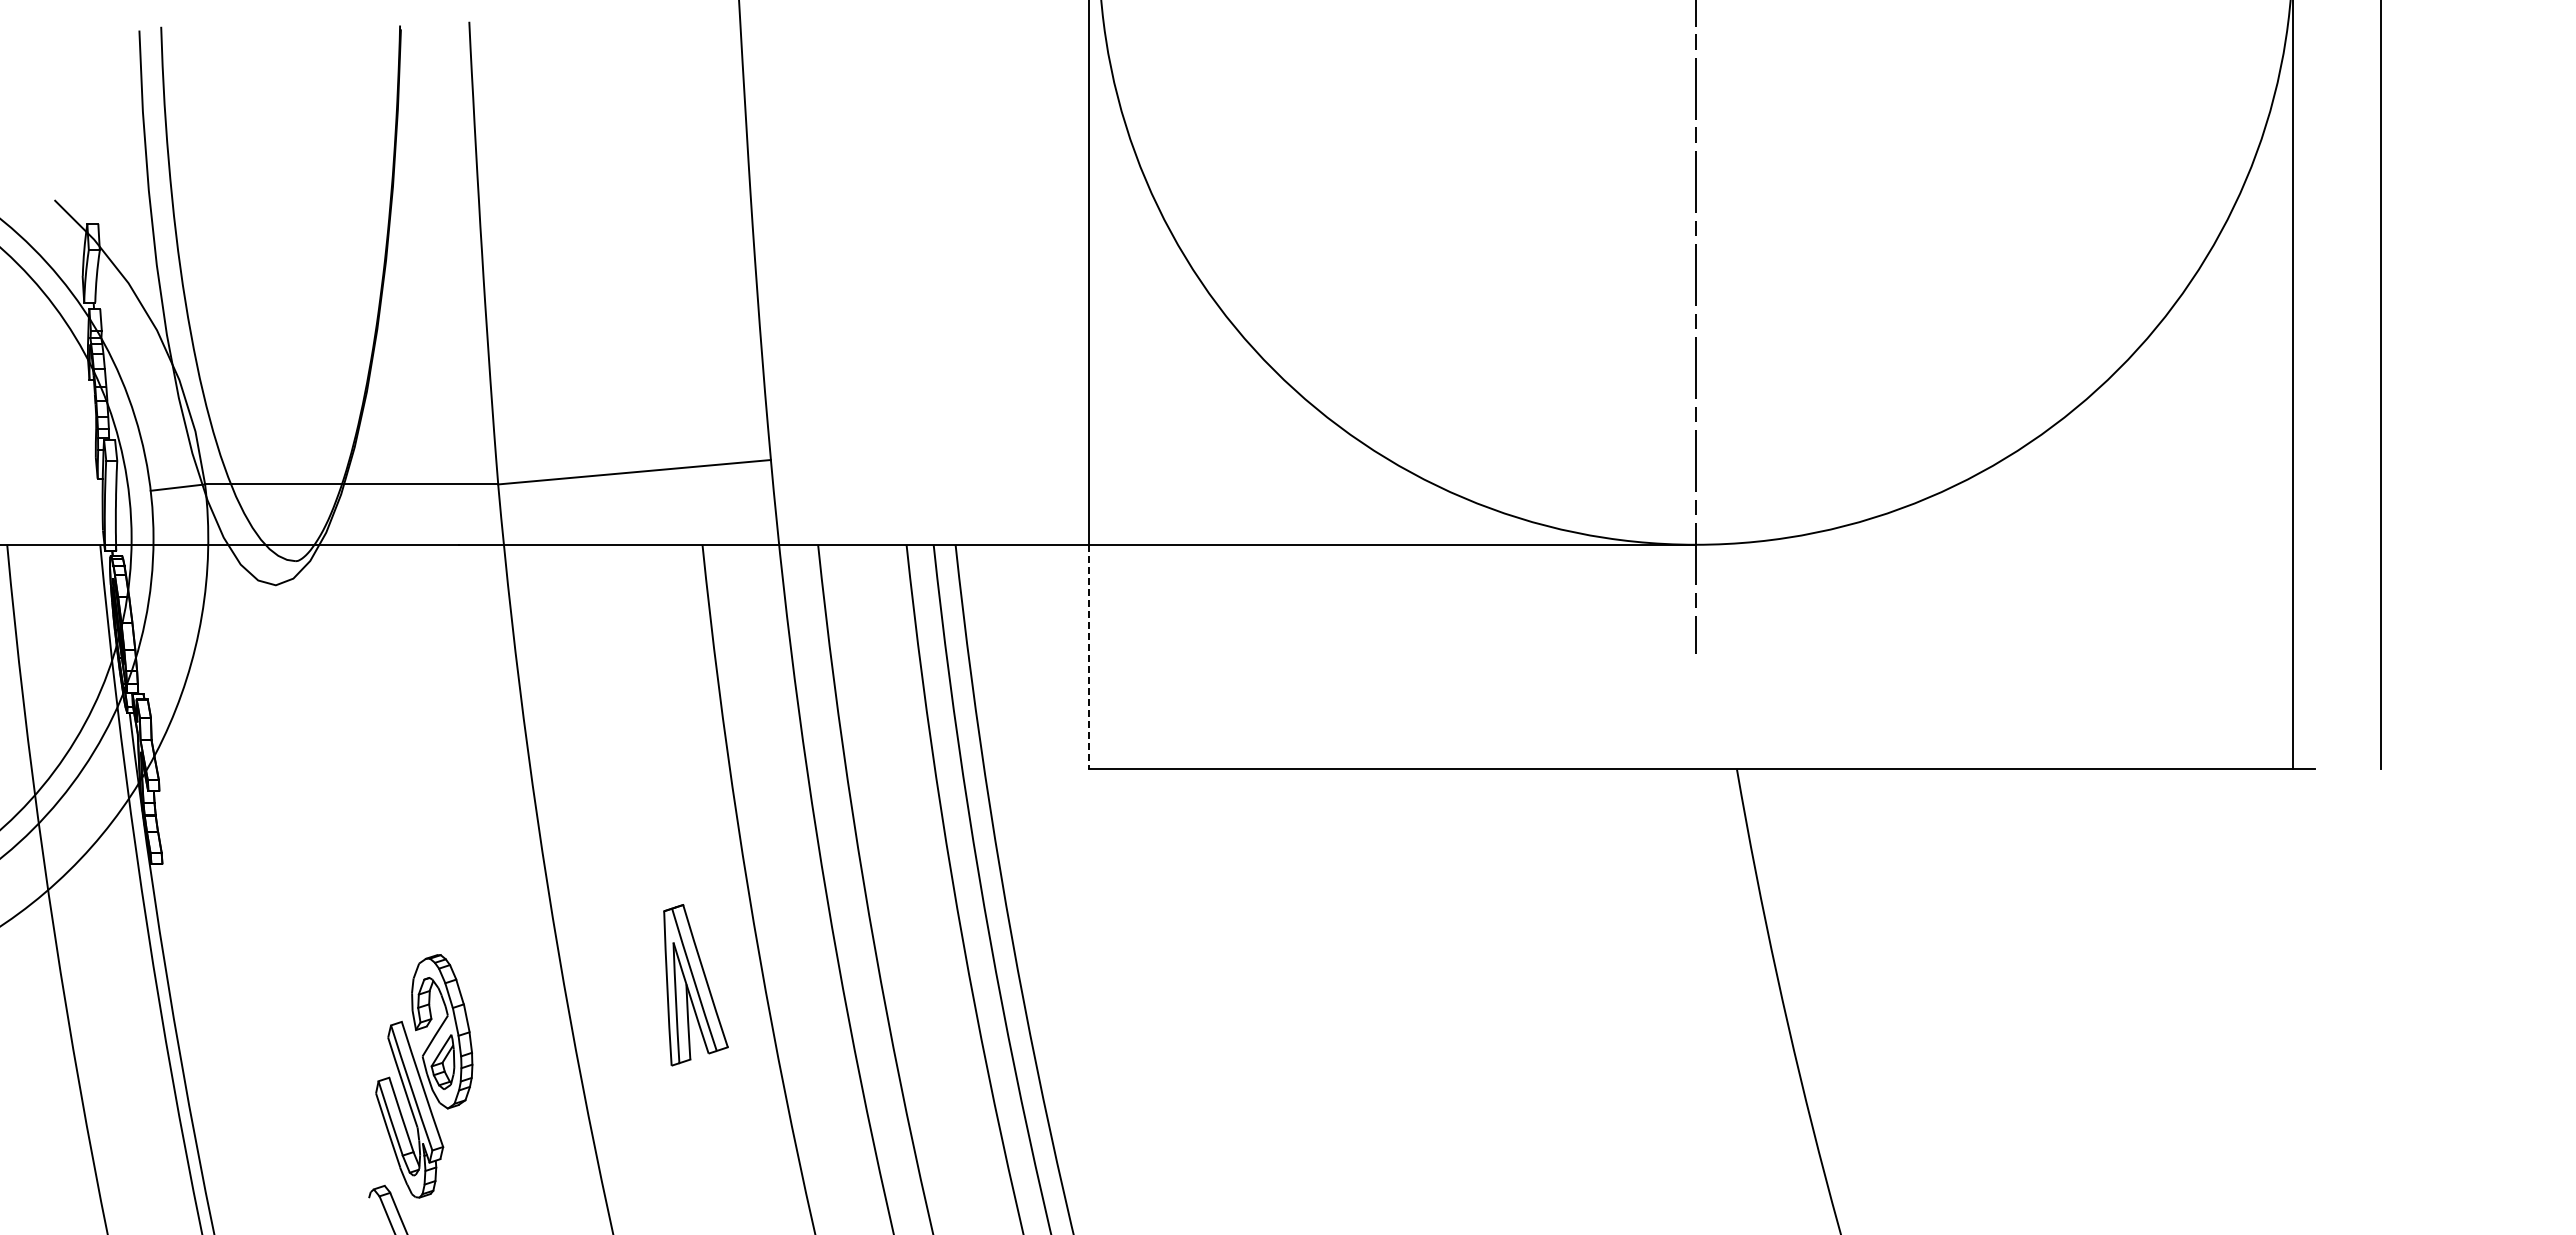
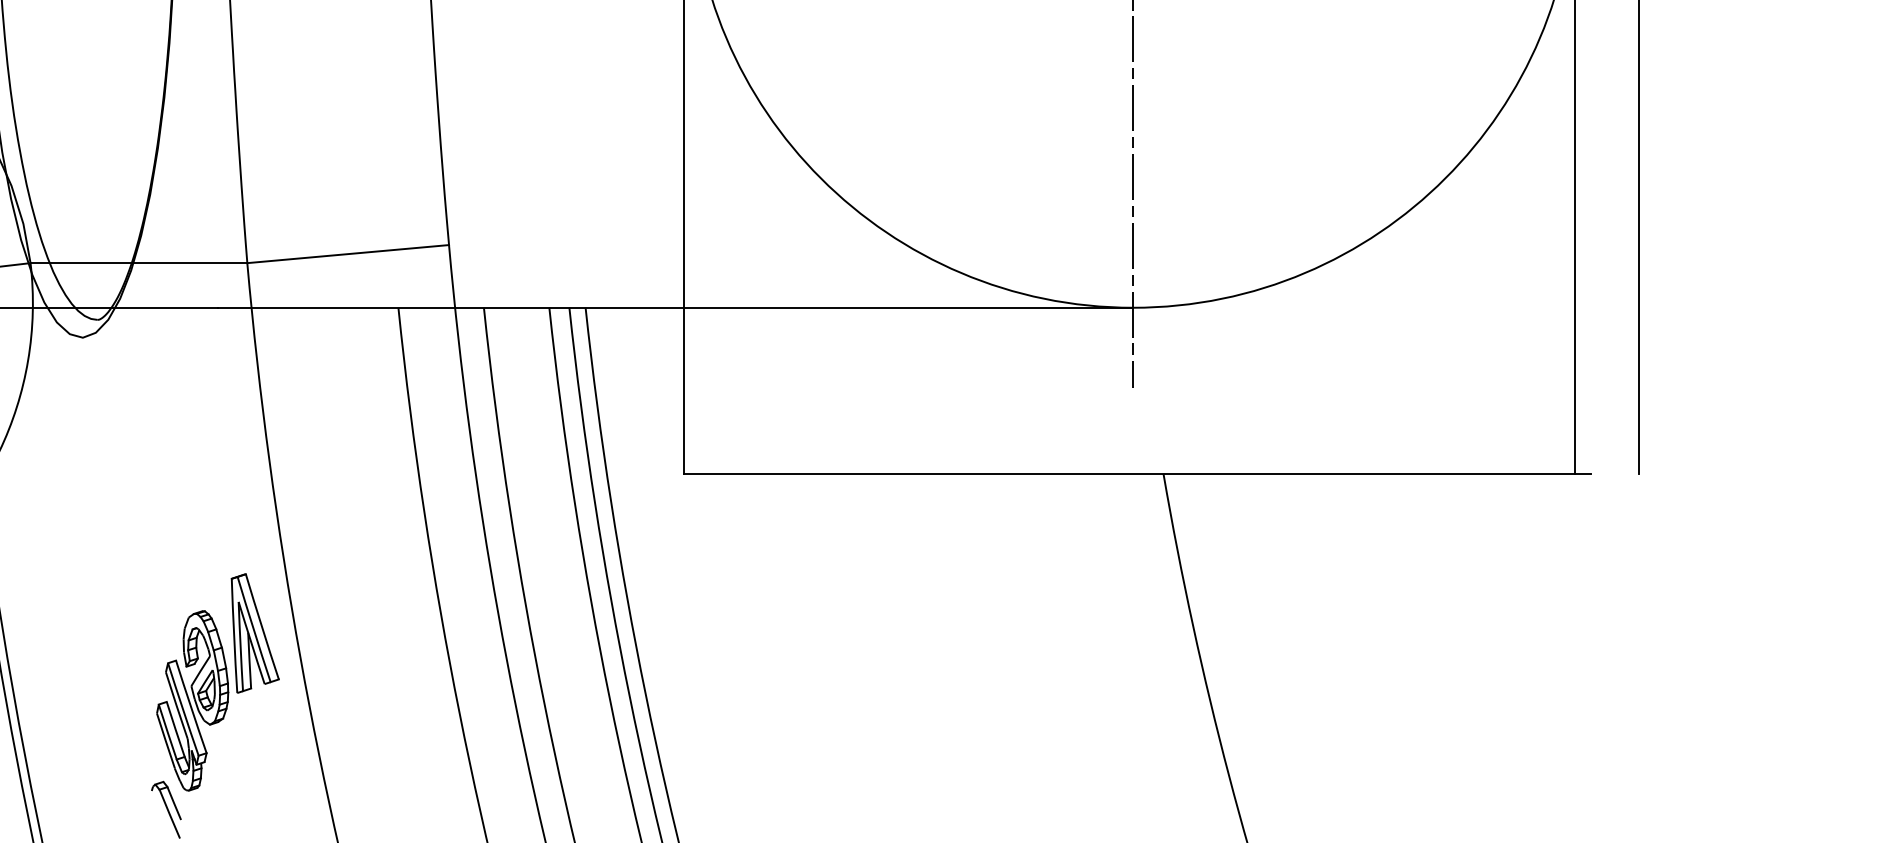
line: (1088, 657) -> (683, 391), dashed -> solid
part: (695, 985) -> (254, 633), moved

